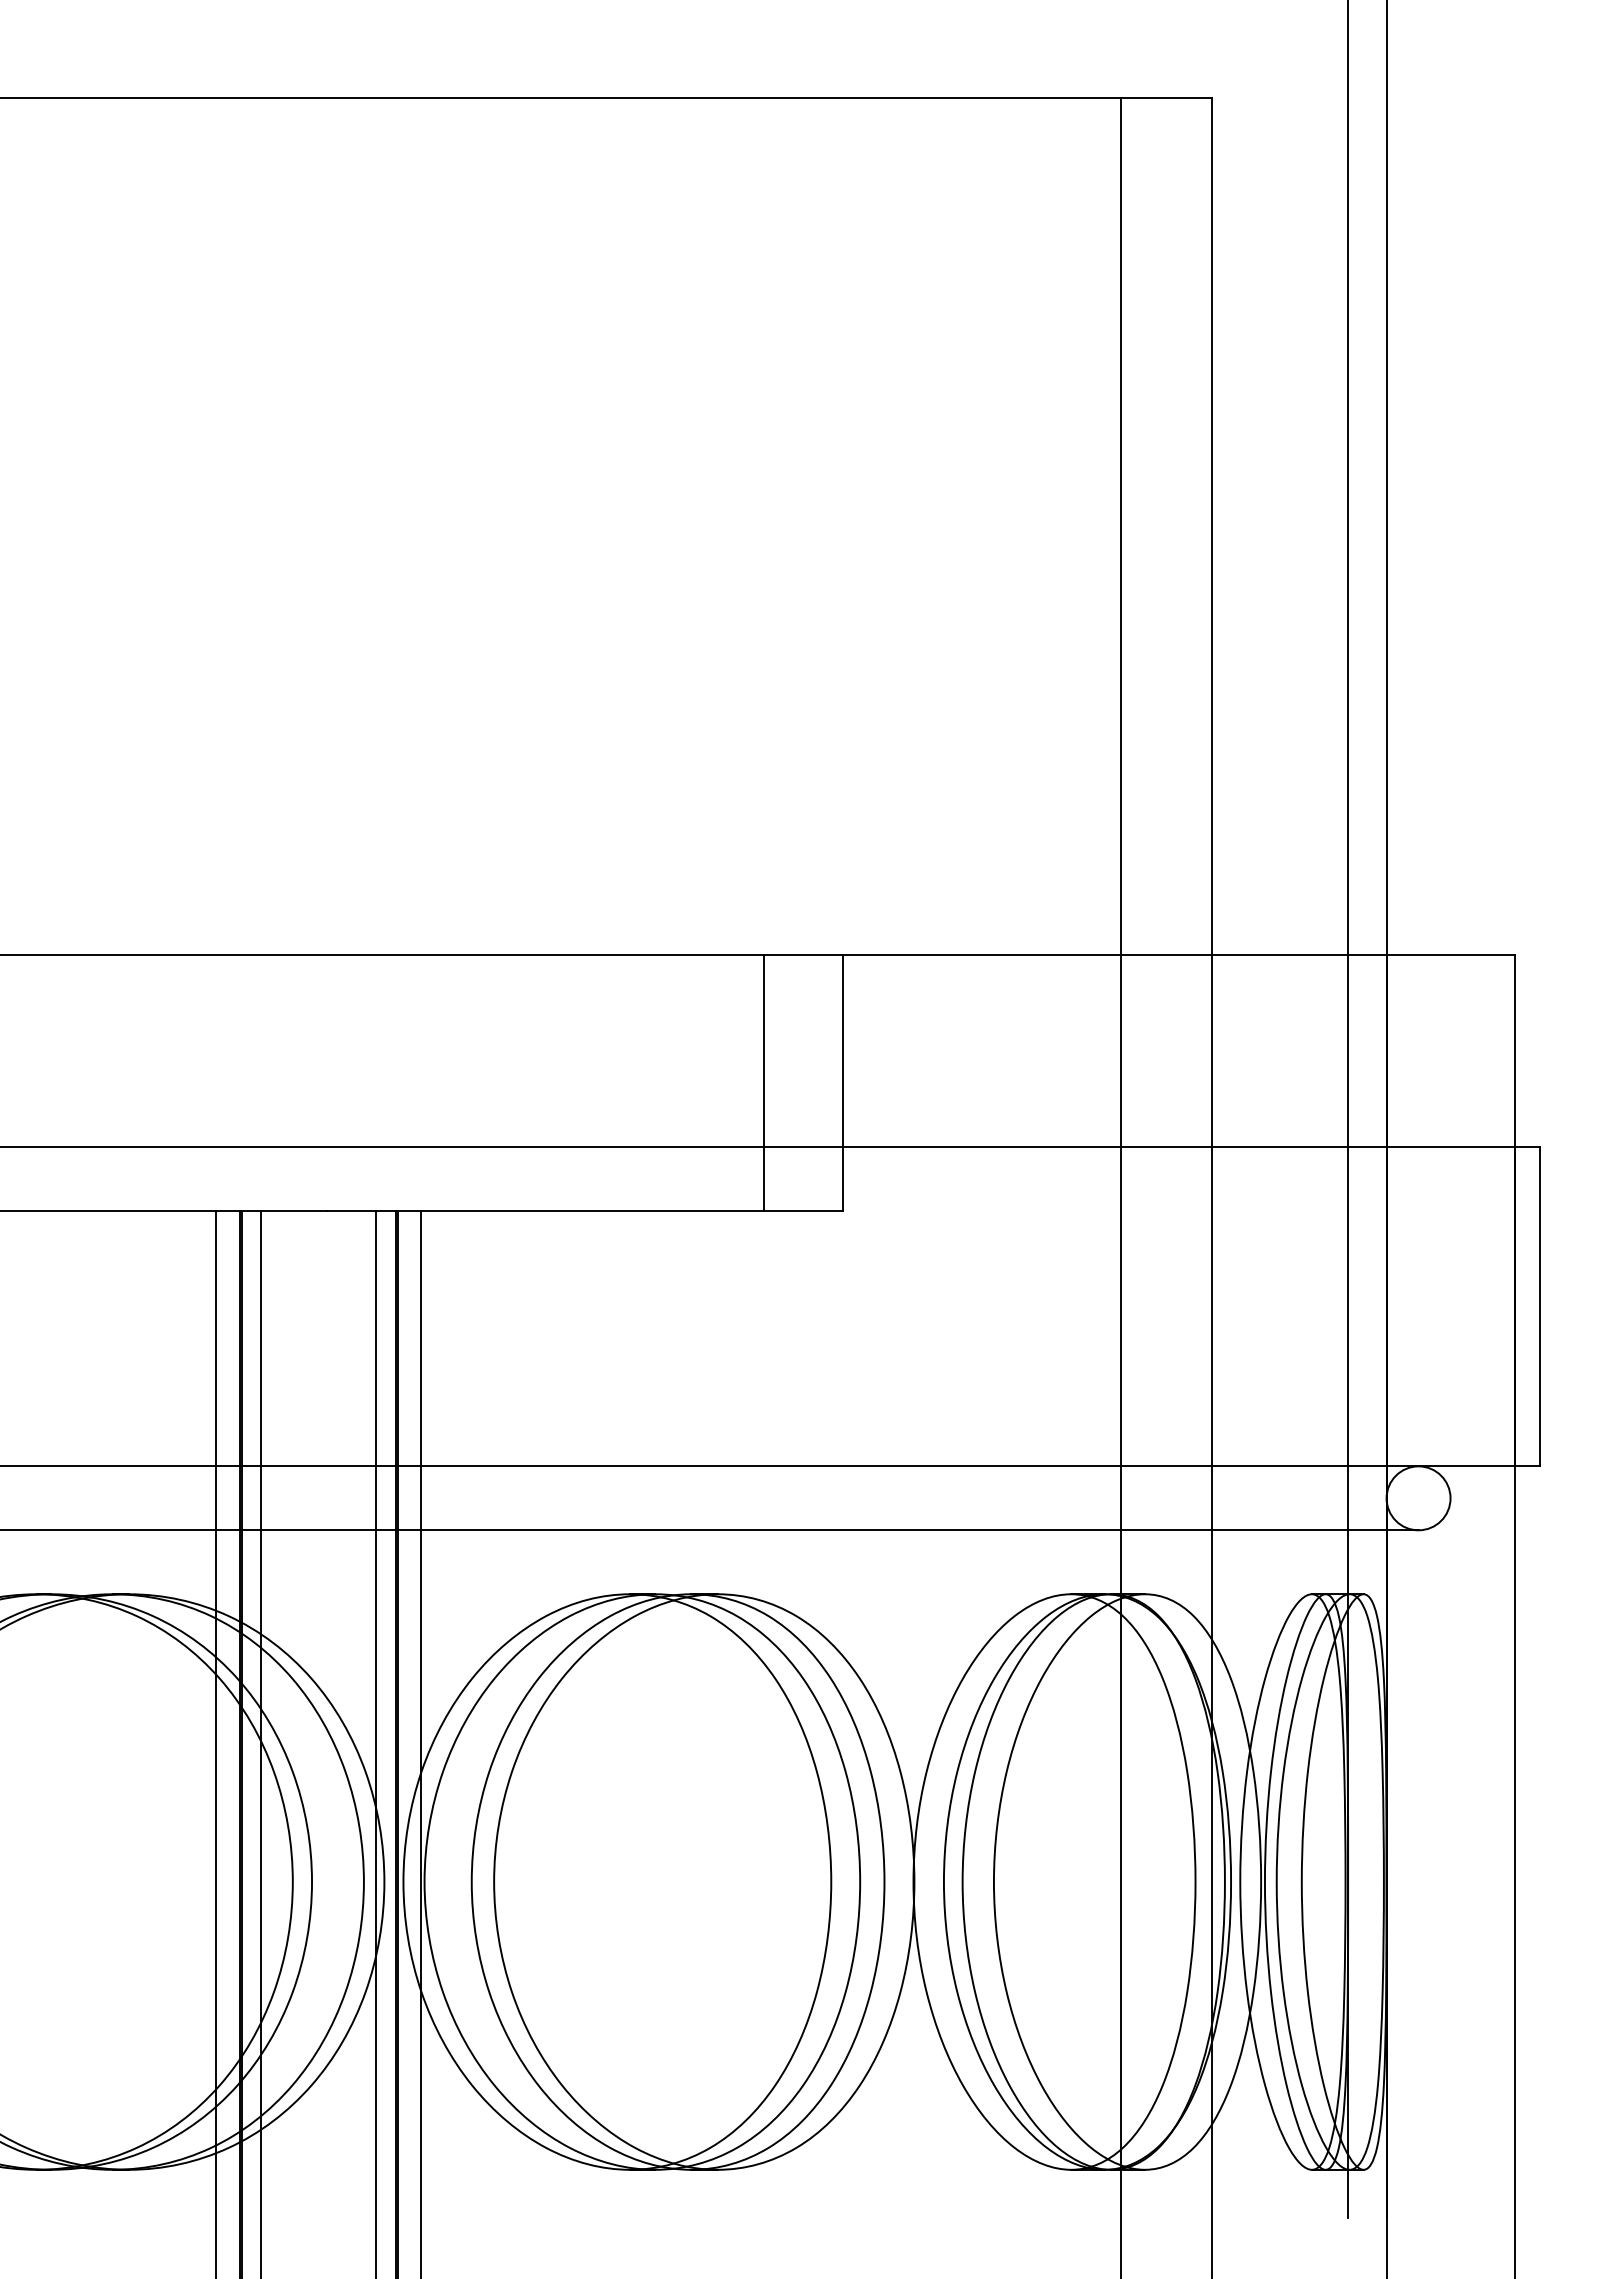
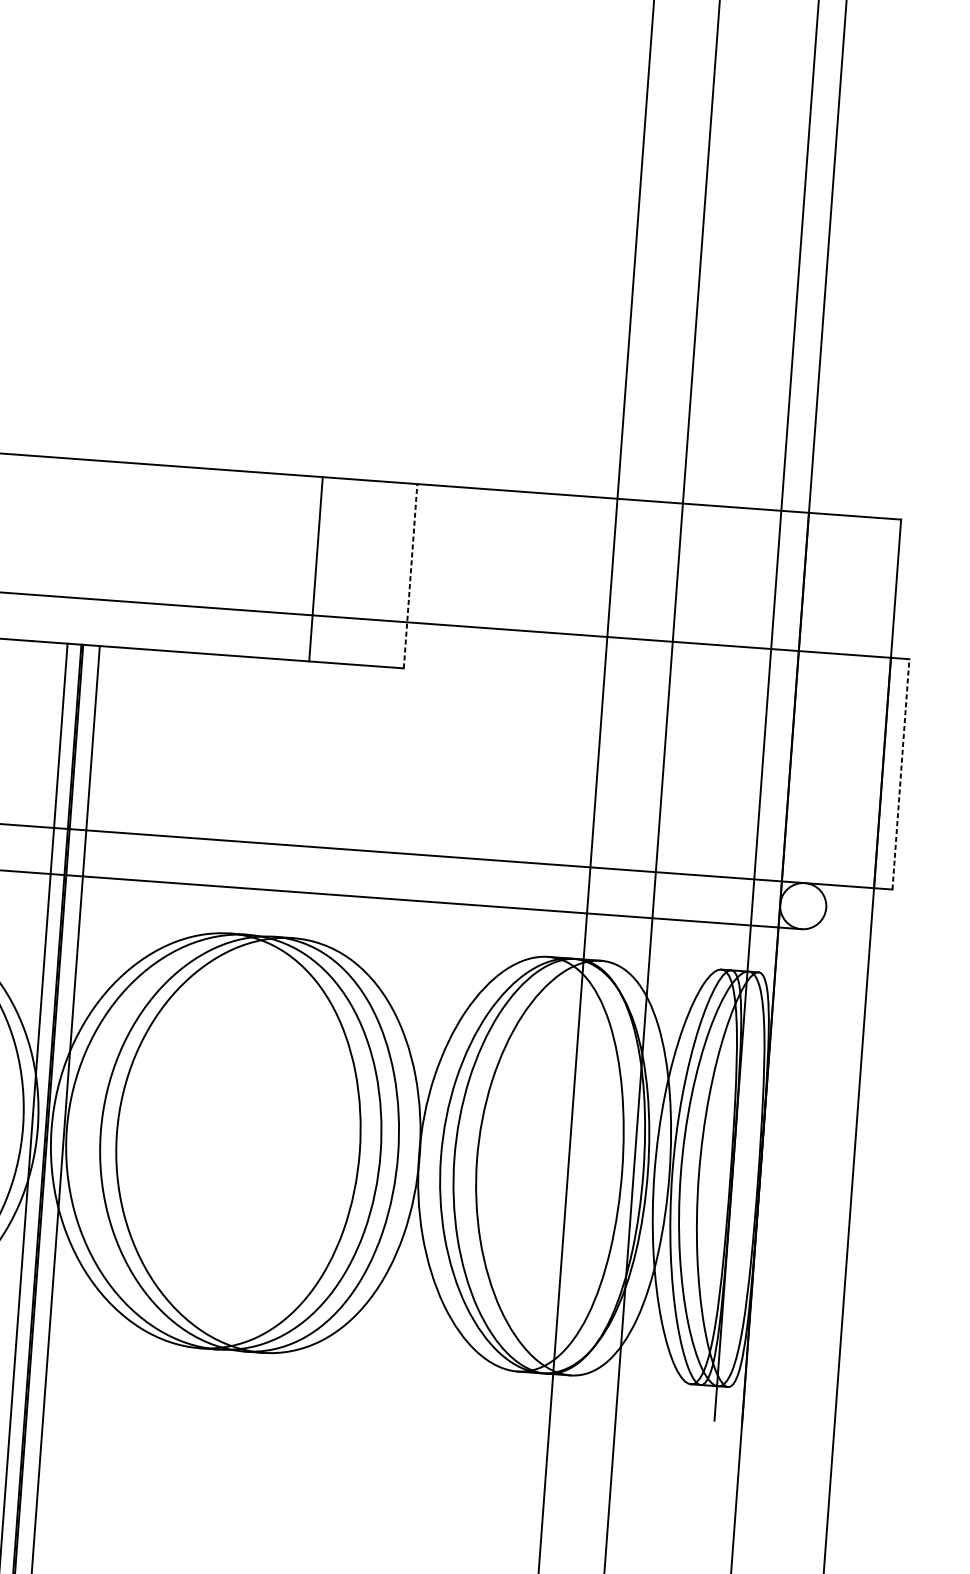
line: (763, 1082) -> (315, 569), moved
line: (843, 1082) -> (410, 576), solid -> dashed
line: (1540, 1306) -> (901, 774), solid -> dashed

